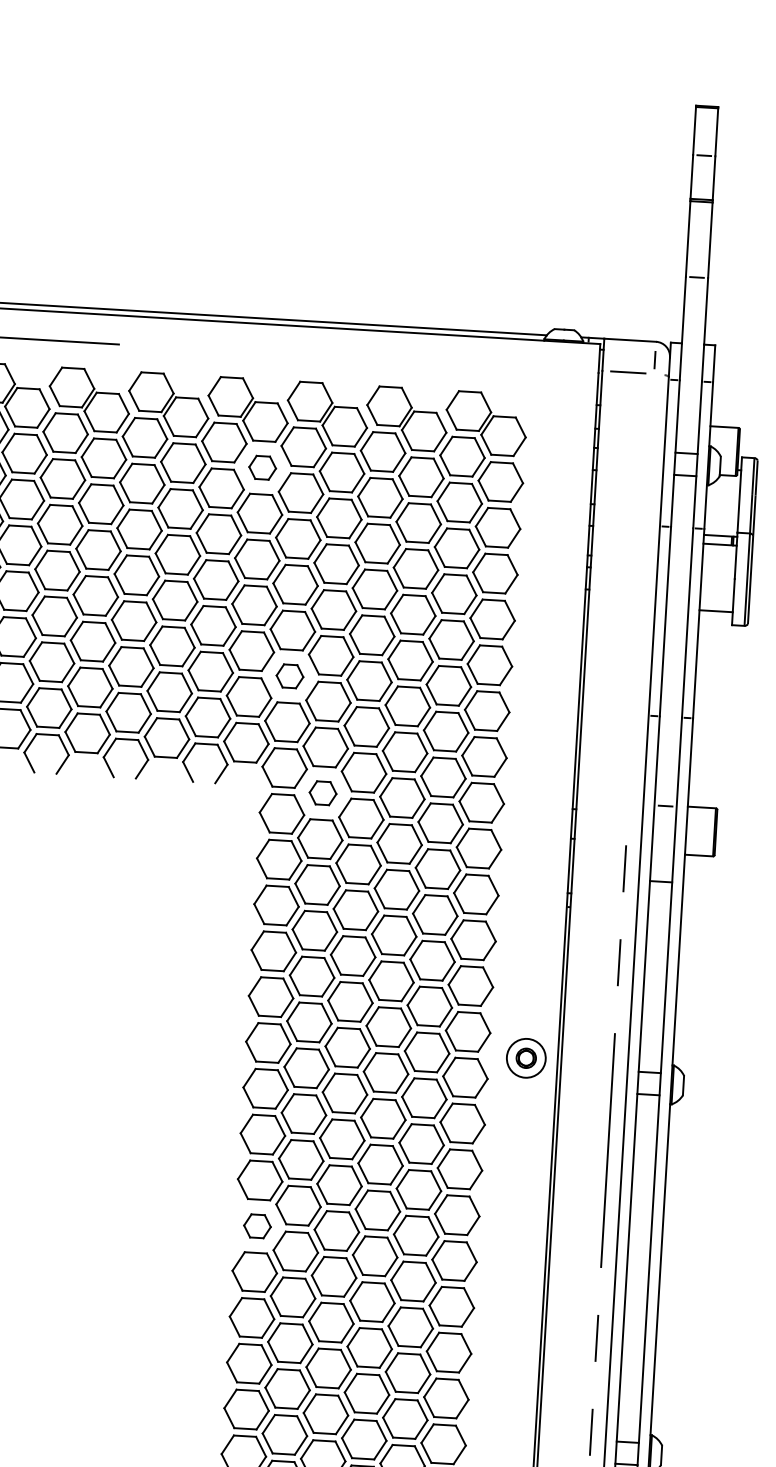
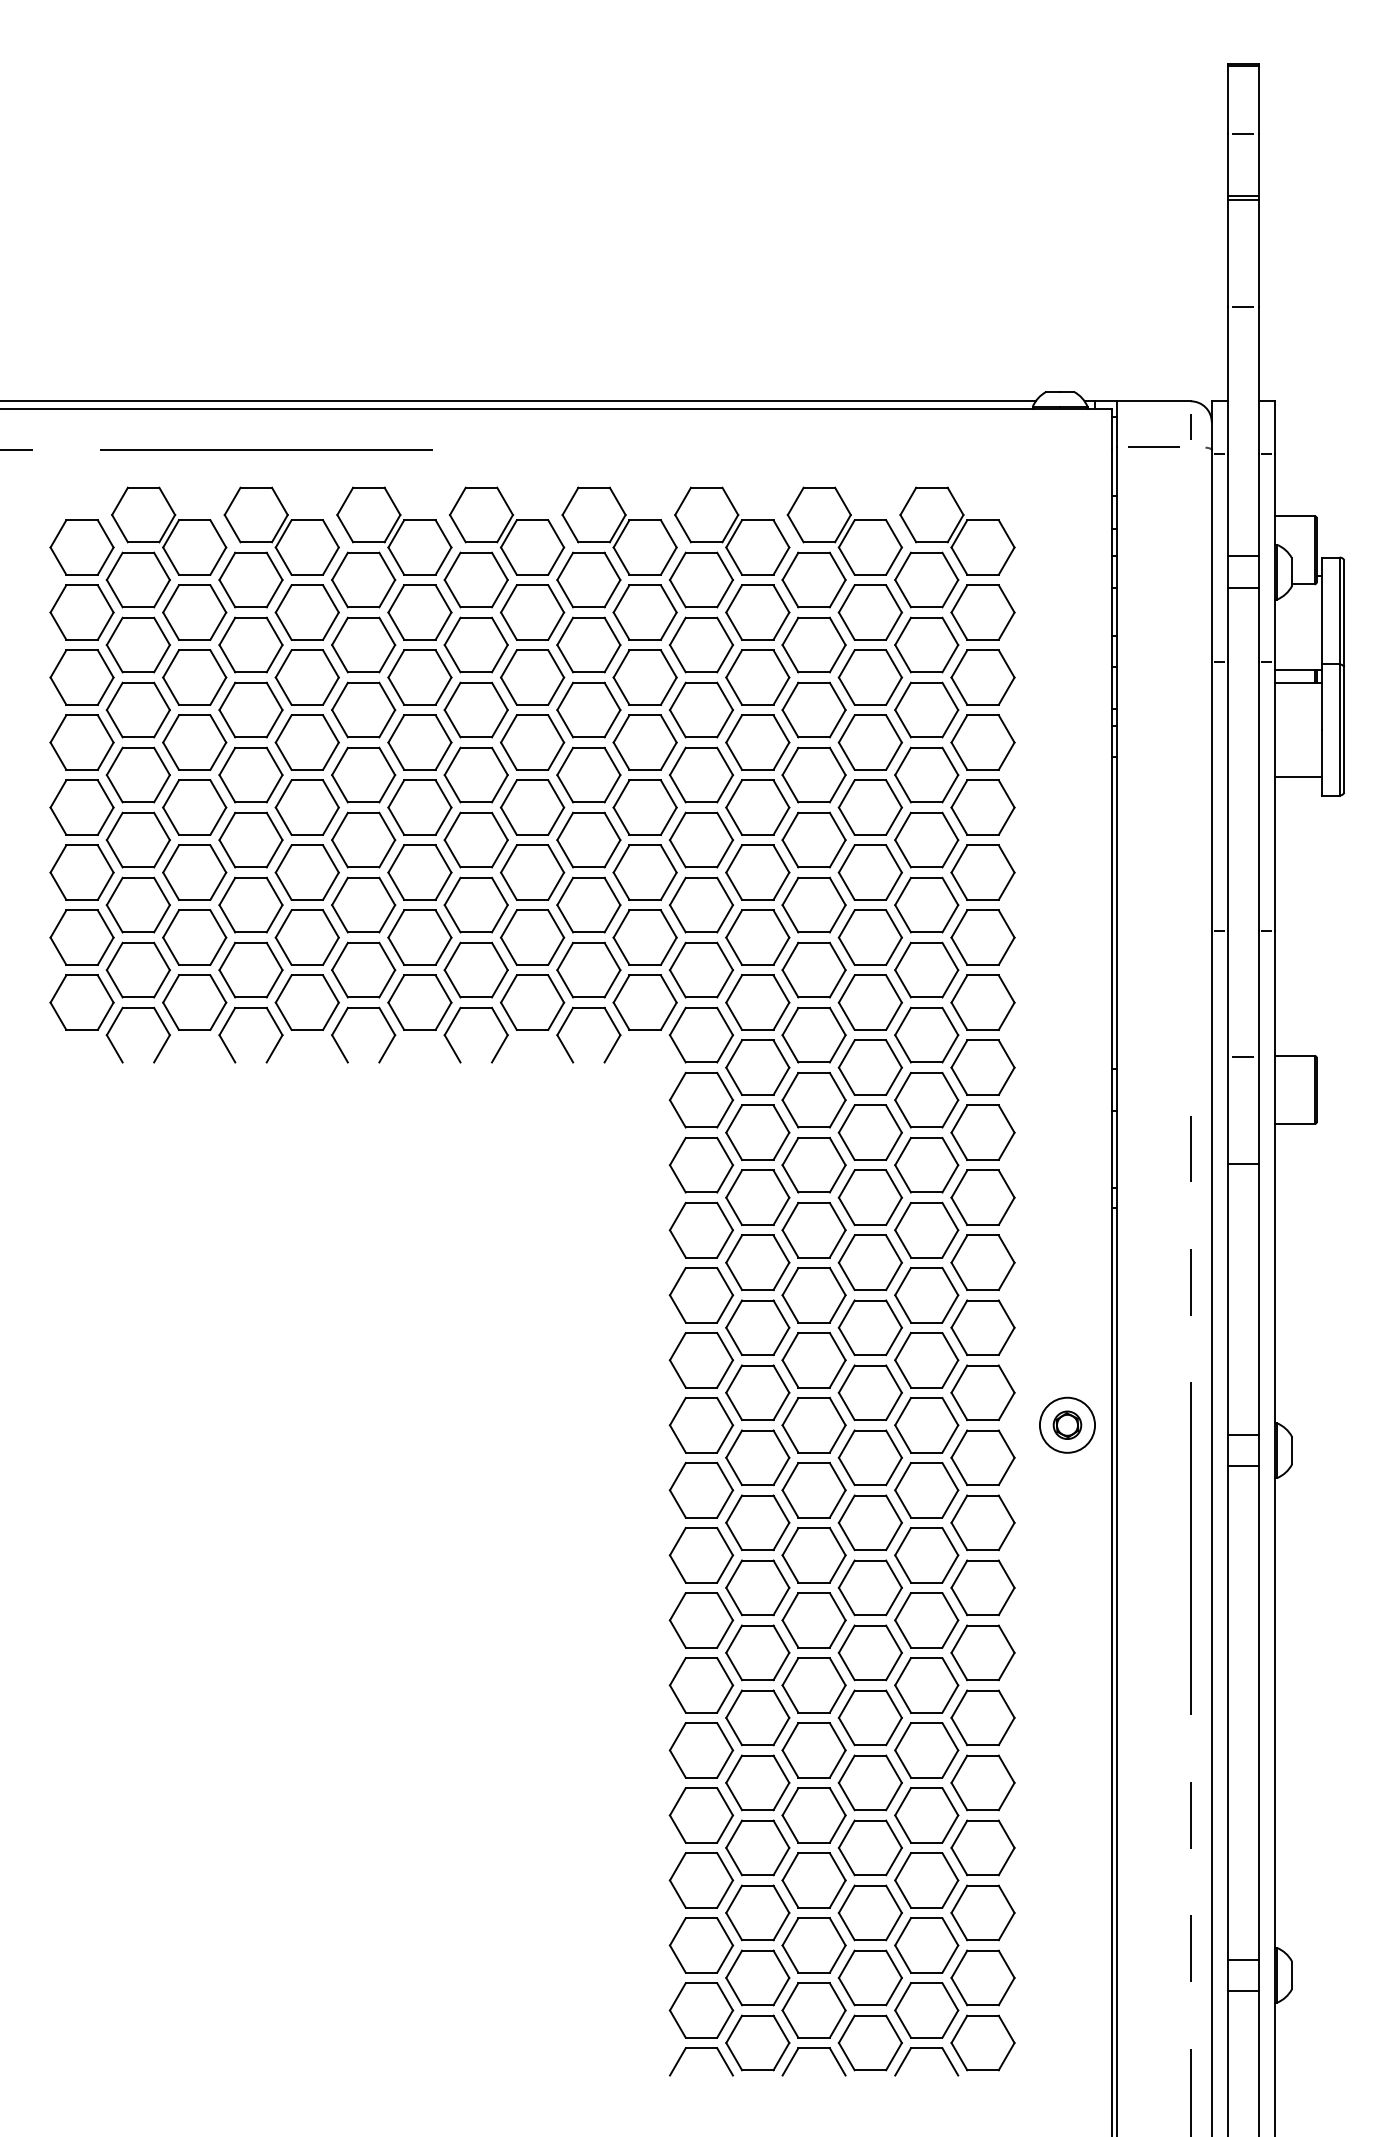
part: (262, 467) -> (644, 612), size x1.67
part: (289, 675) -> (700, 904), size x1.67
part: (322, 793) -> (757, 1067), size x1.67
part: (257, 1226) -> (701, 1685), size x1.67

